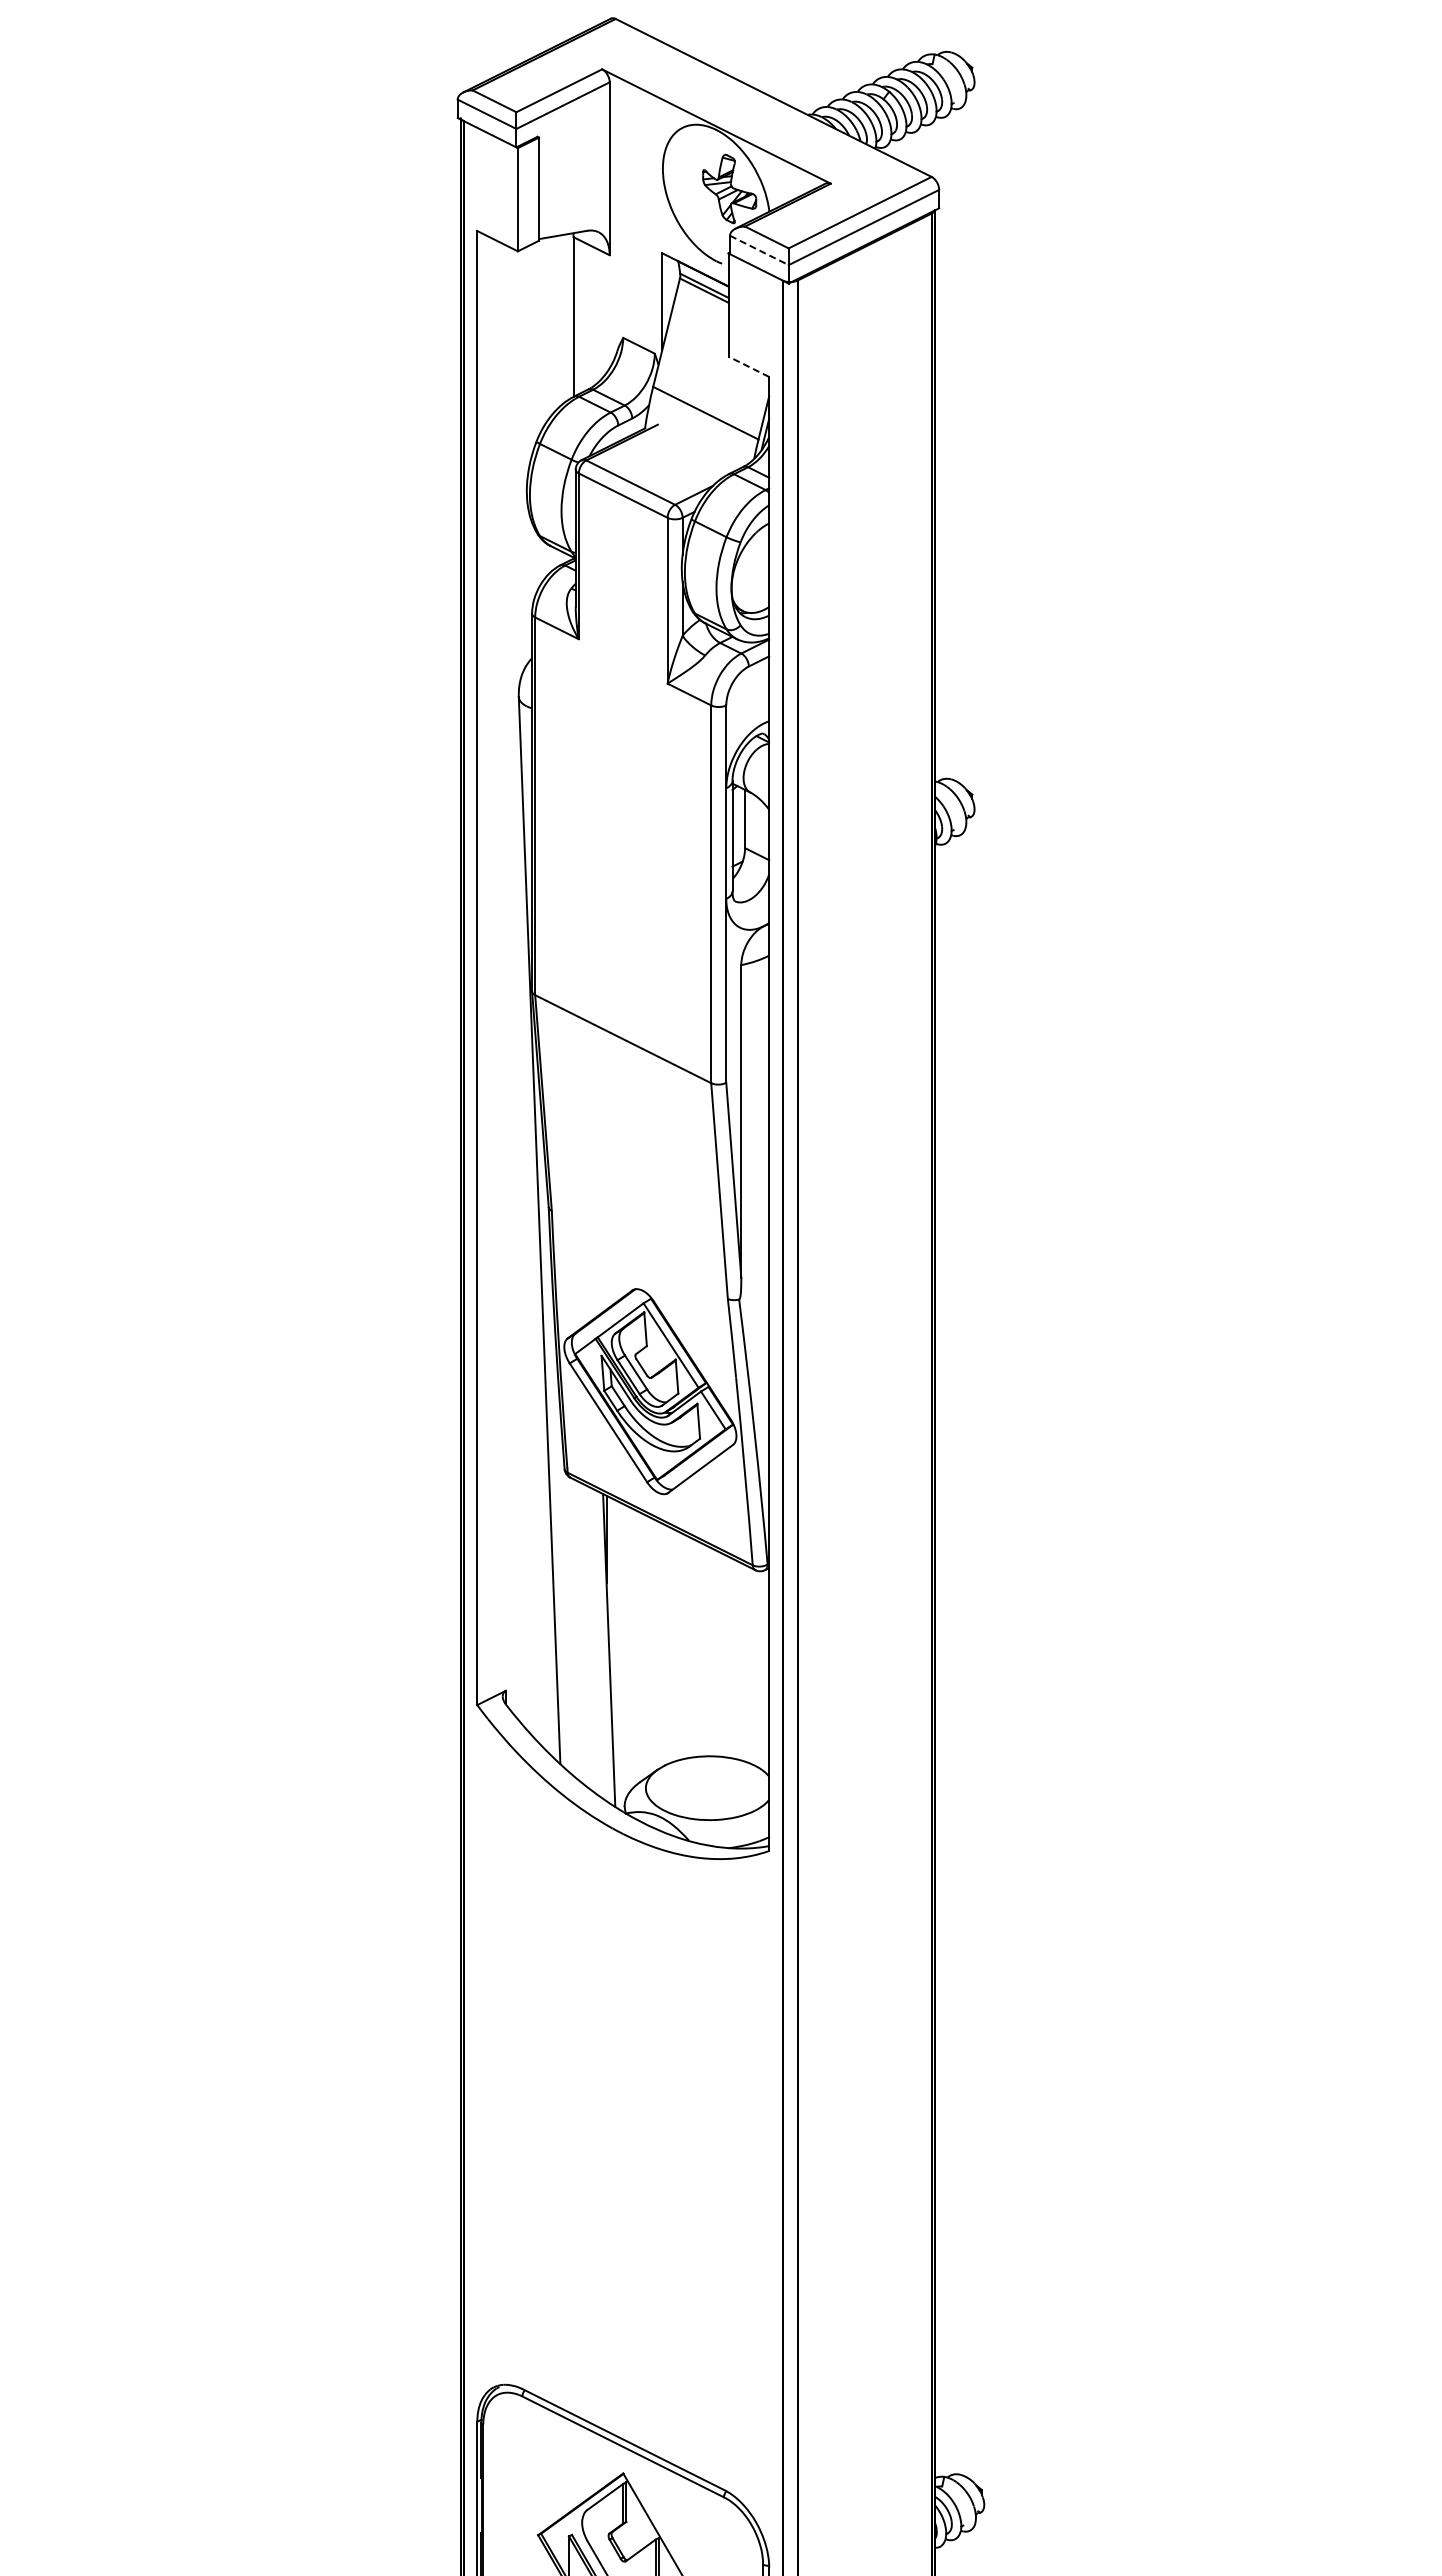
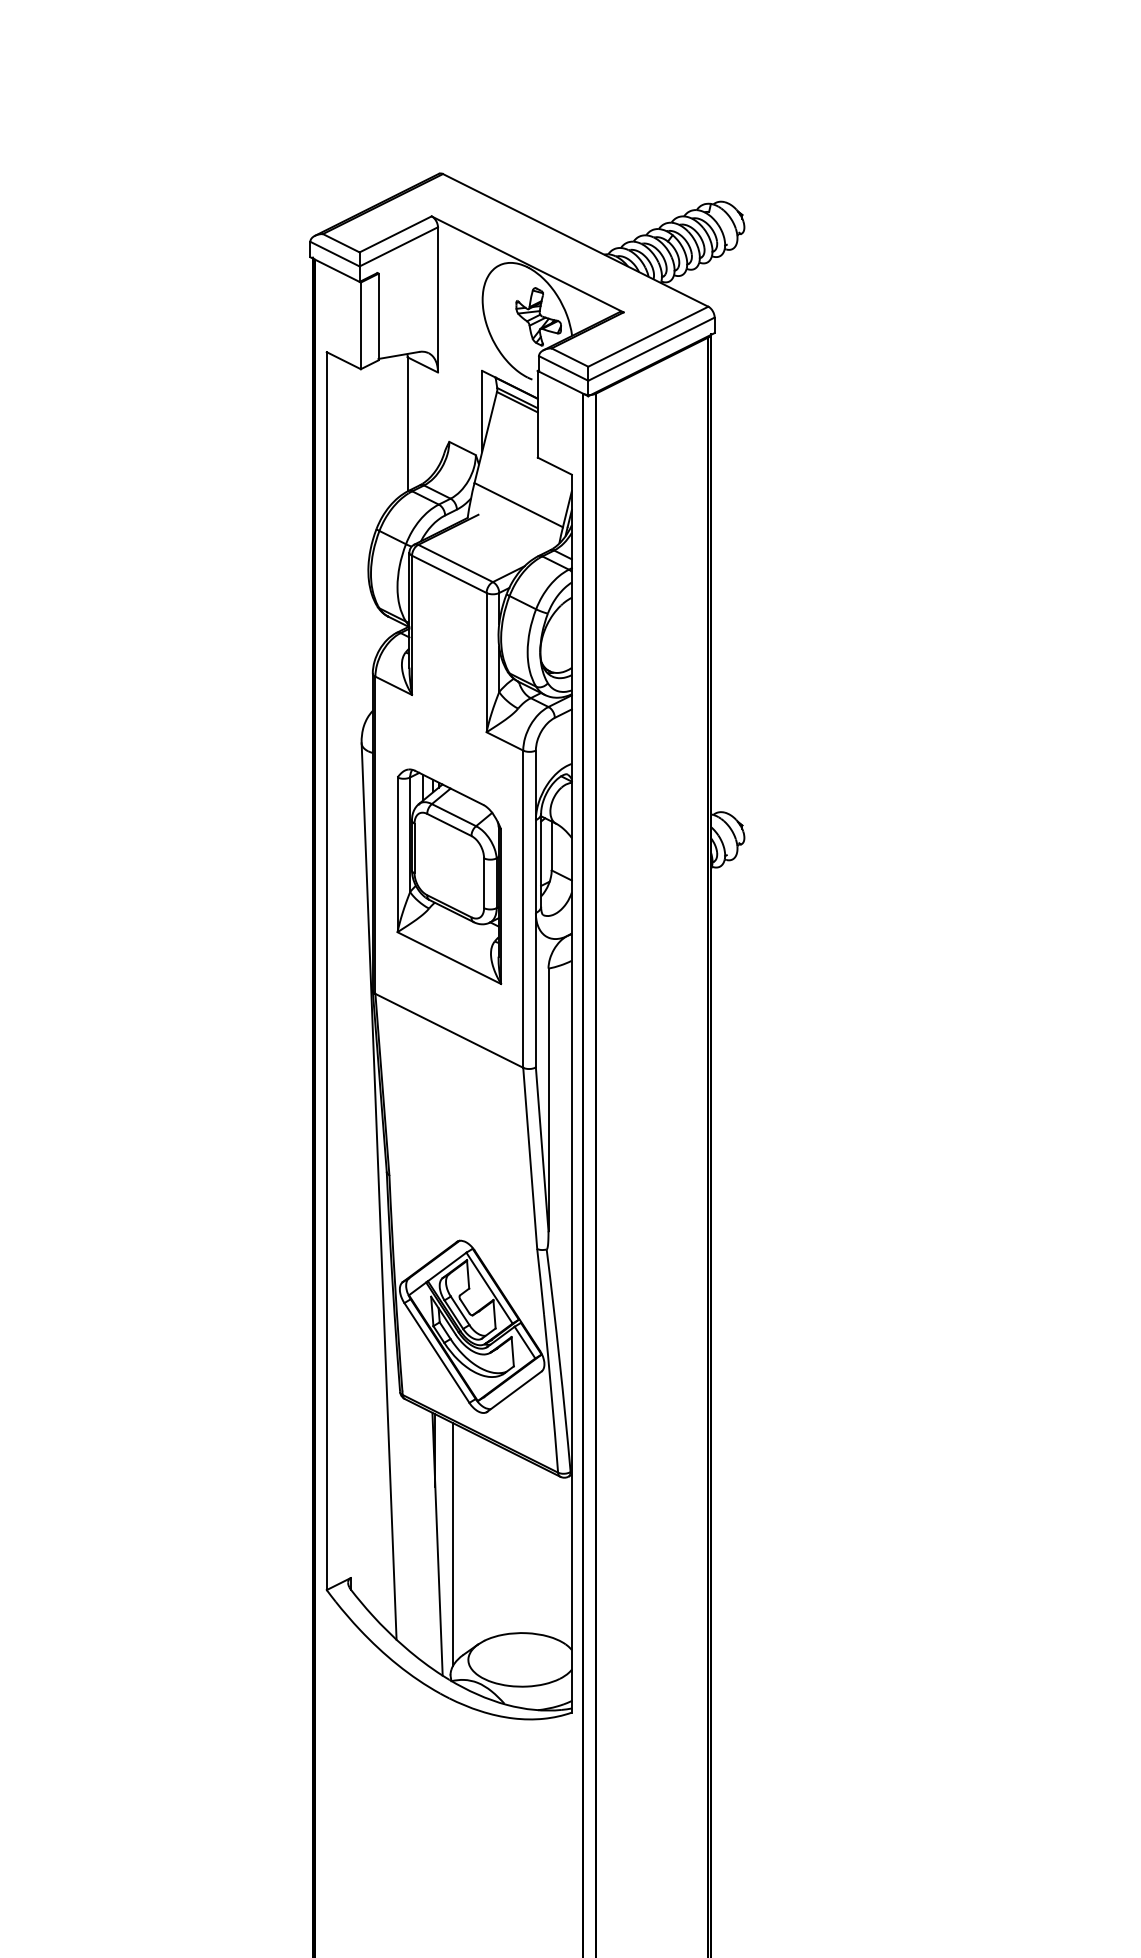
line: (759, 250) -> (563, 368), dashed -> solid
line: (748, 366) -> (554, 465), dashed -> solid
part: (622, 855) -> (448, 876), added
line: (627, 1650) -> (452, 1544), added

